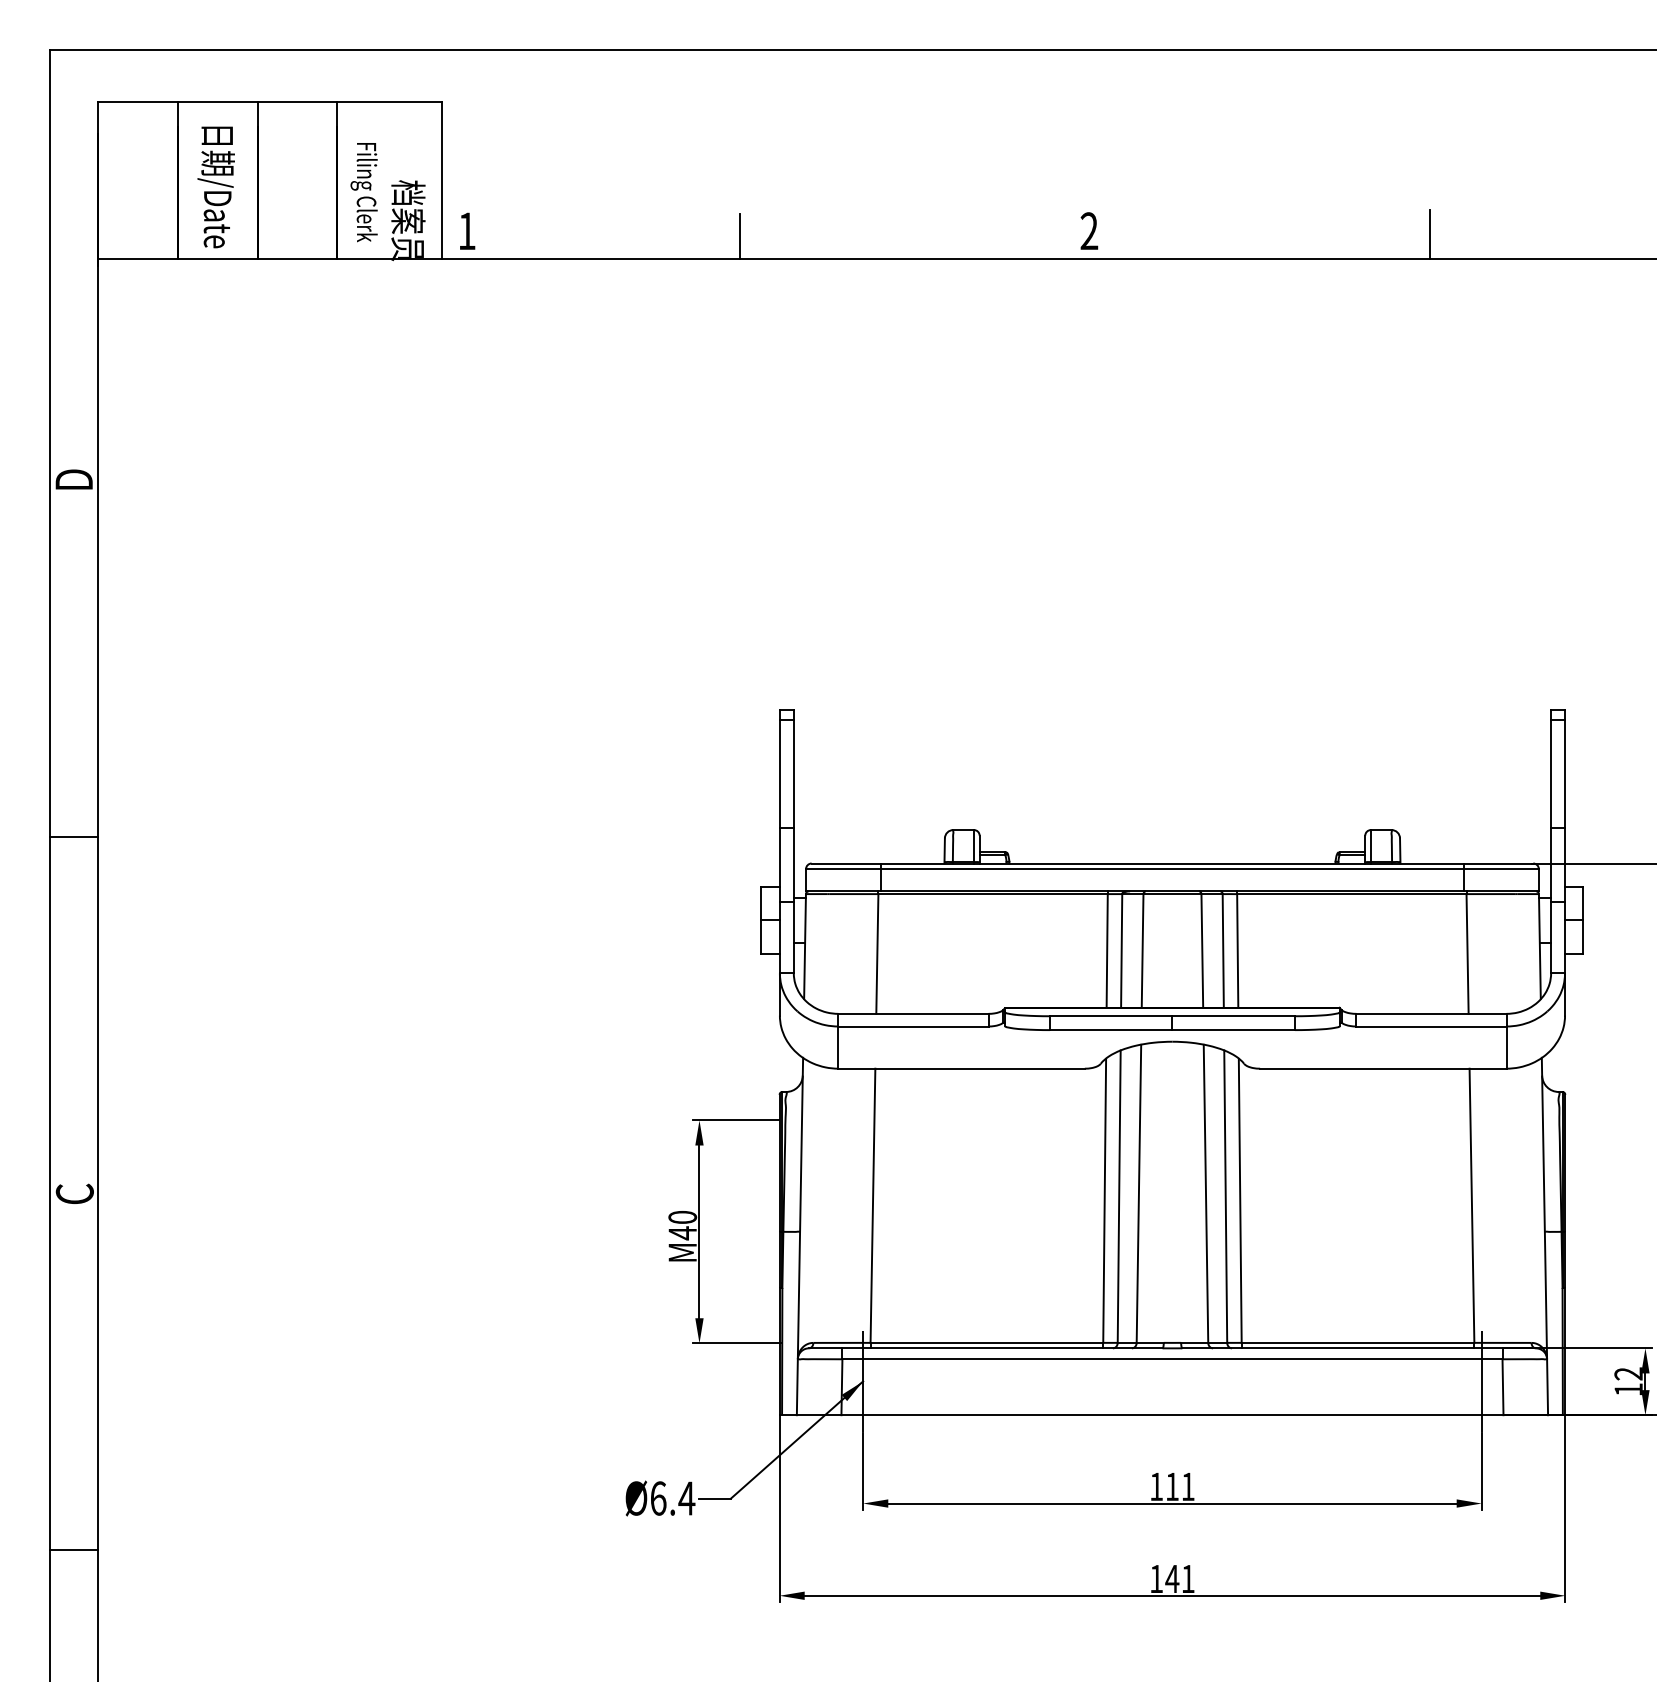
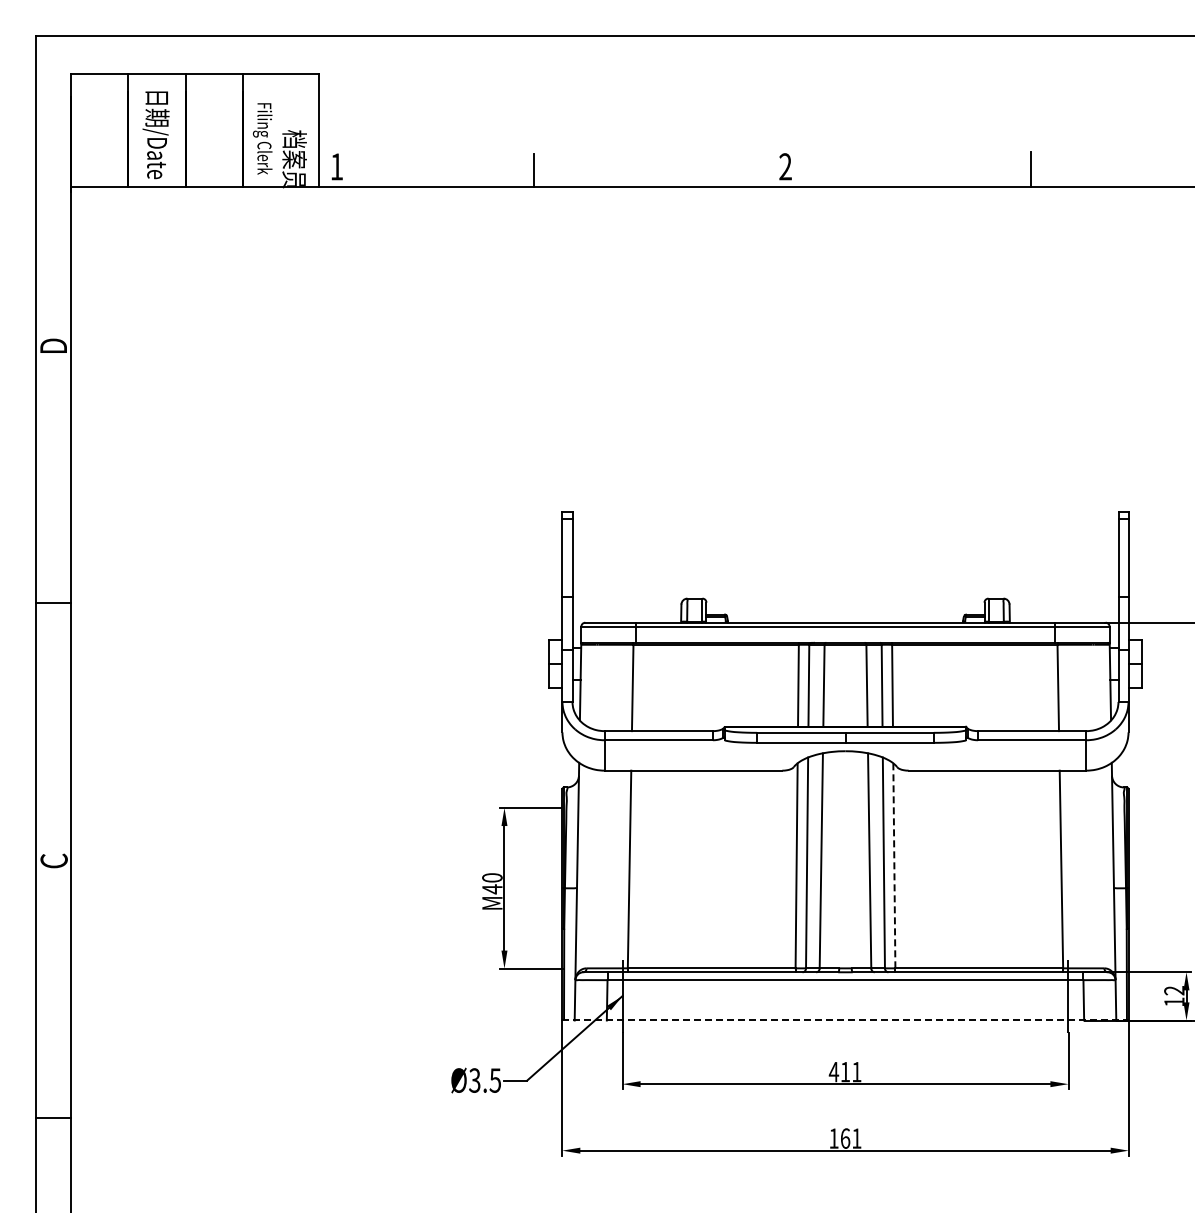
line: (1240, 1200) -> (894, 865), solid -> dashed
line: (1172, 1415) -> (845, 1020), solid -> dashed
text: (1155, 1487) -> (833, 1072), 111 -> 411
text: (673, 1498) -> (485, 1080), Ø6.4 -> Ø3.5
text: (1172, 1578) -> (845, 1138), 141 -> 161

